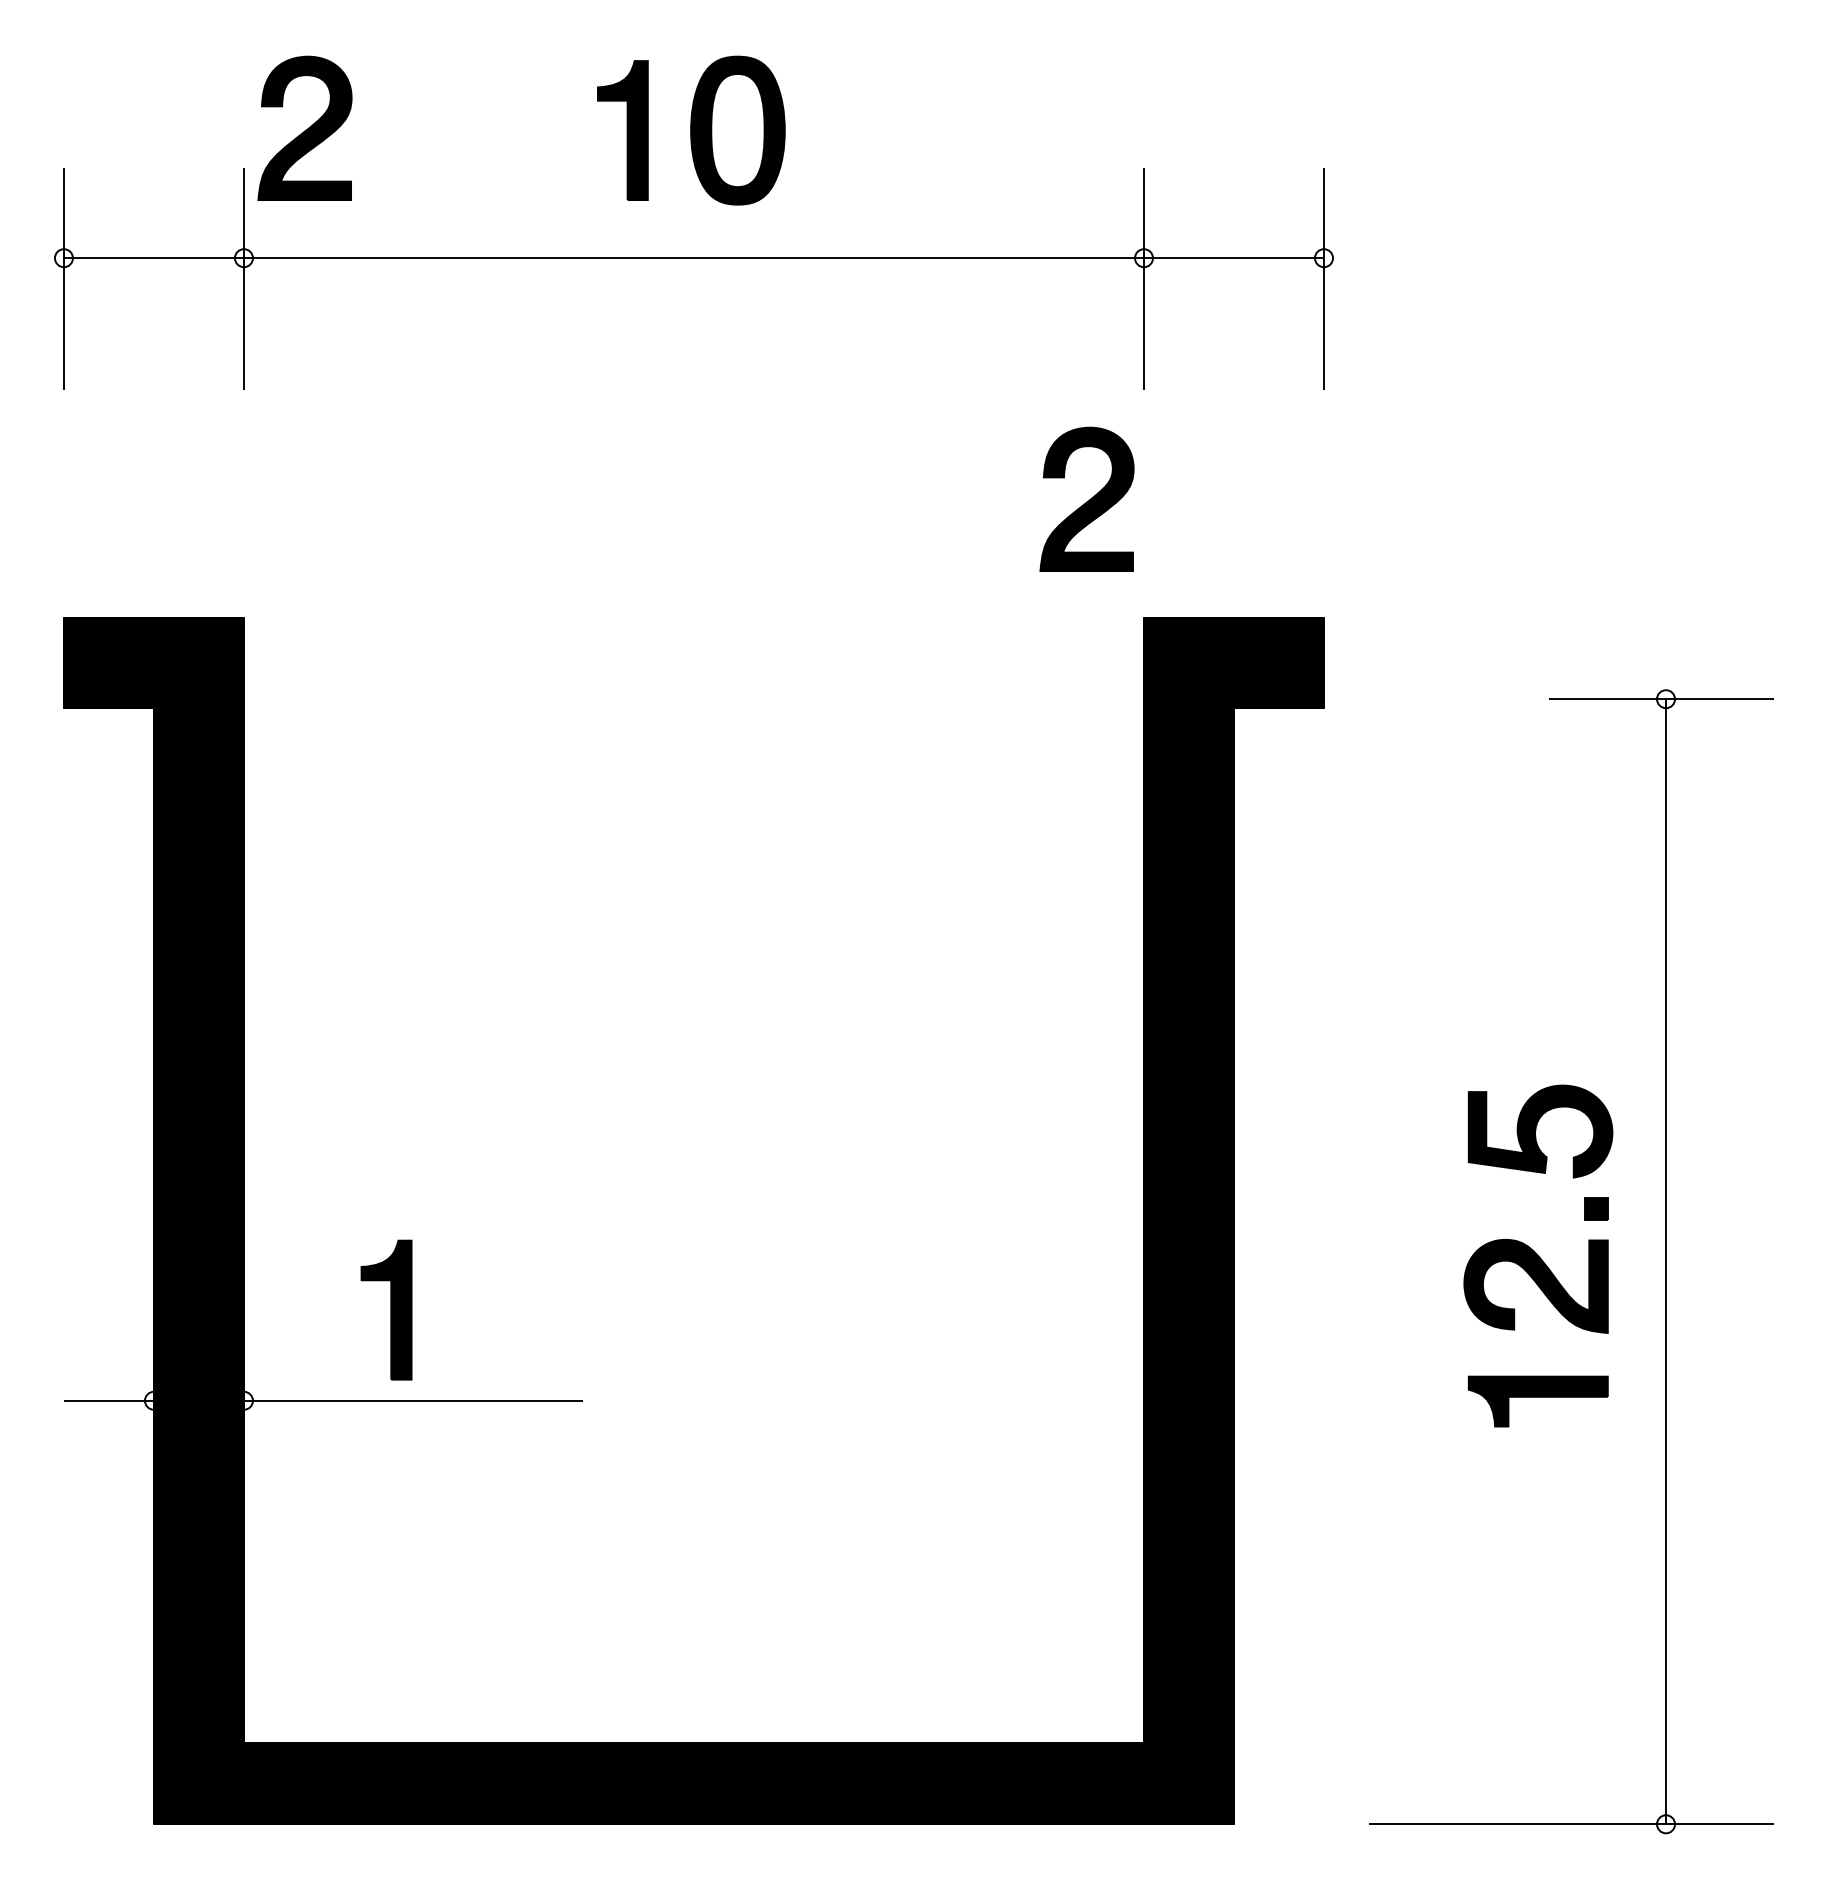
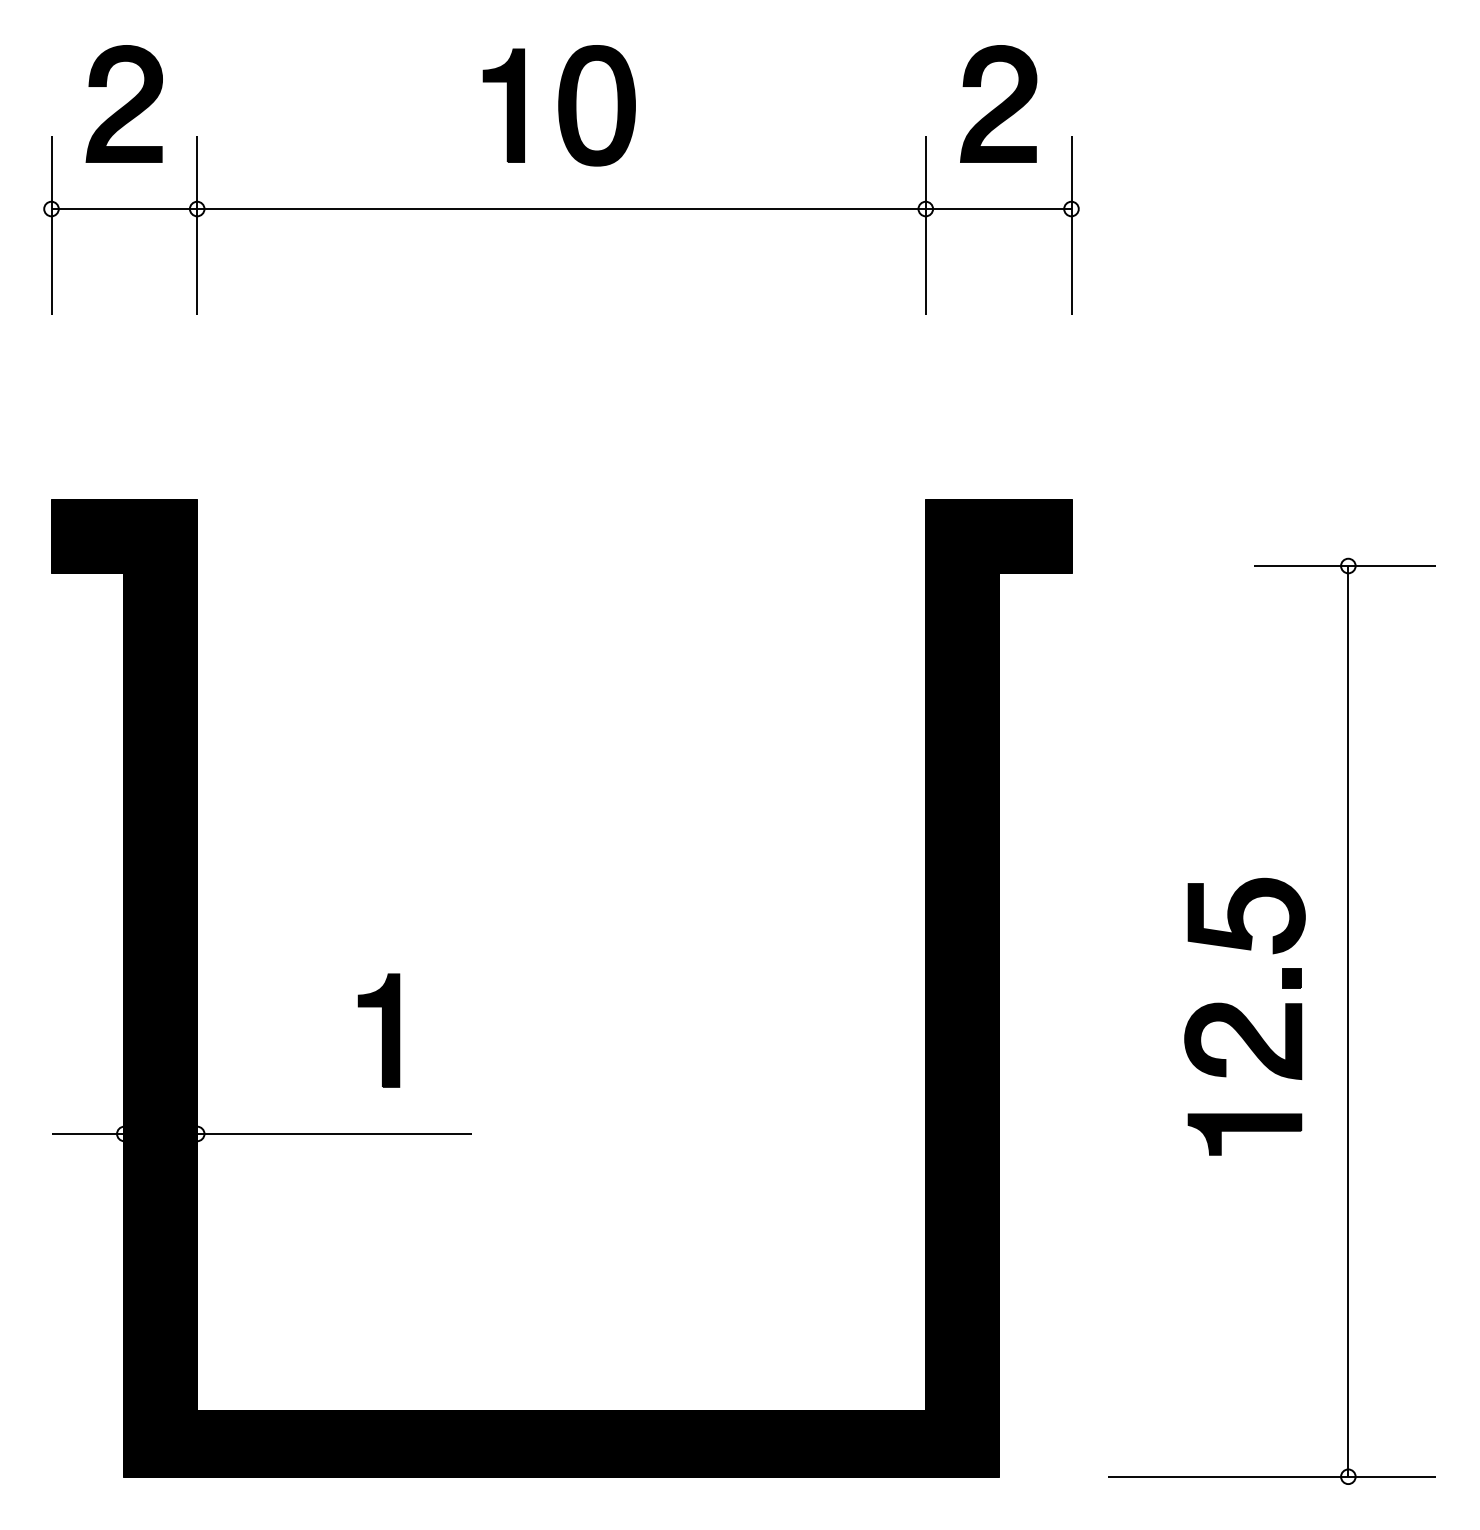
part: (304, 127) -> (123, 103), moved
part: (1086, 498) -> (998, 103), moved
part: (386, 1309) -> (378, 1030), moved

